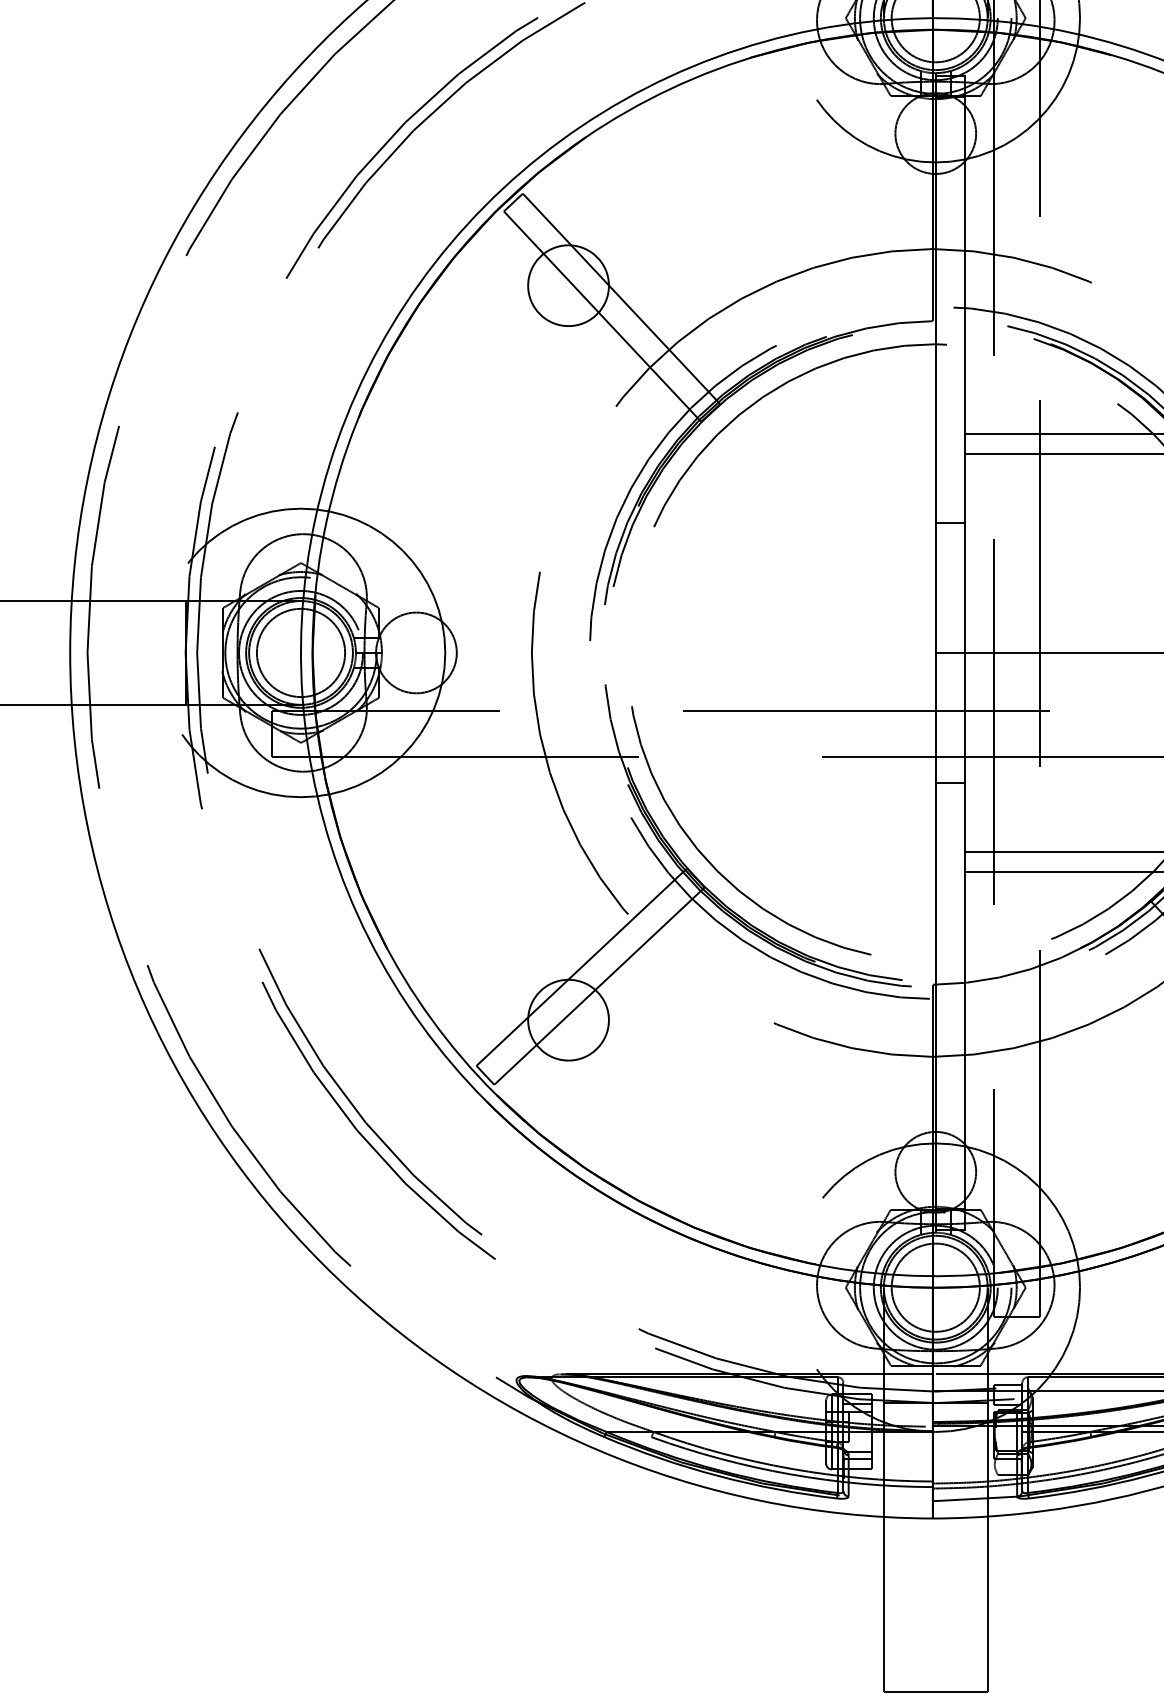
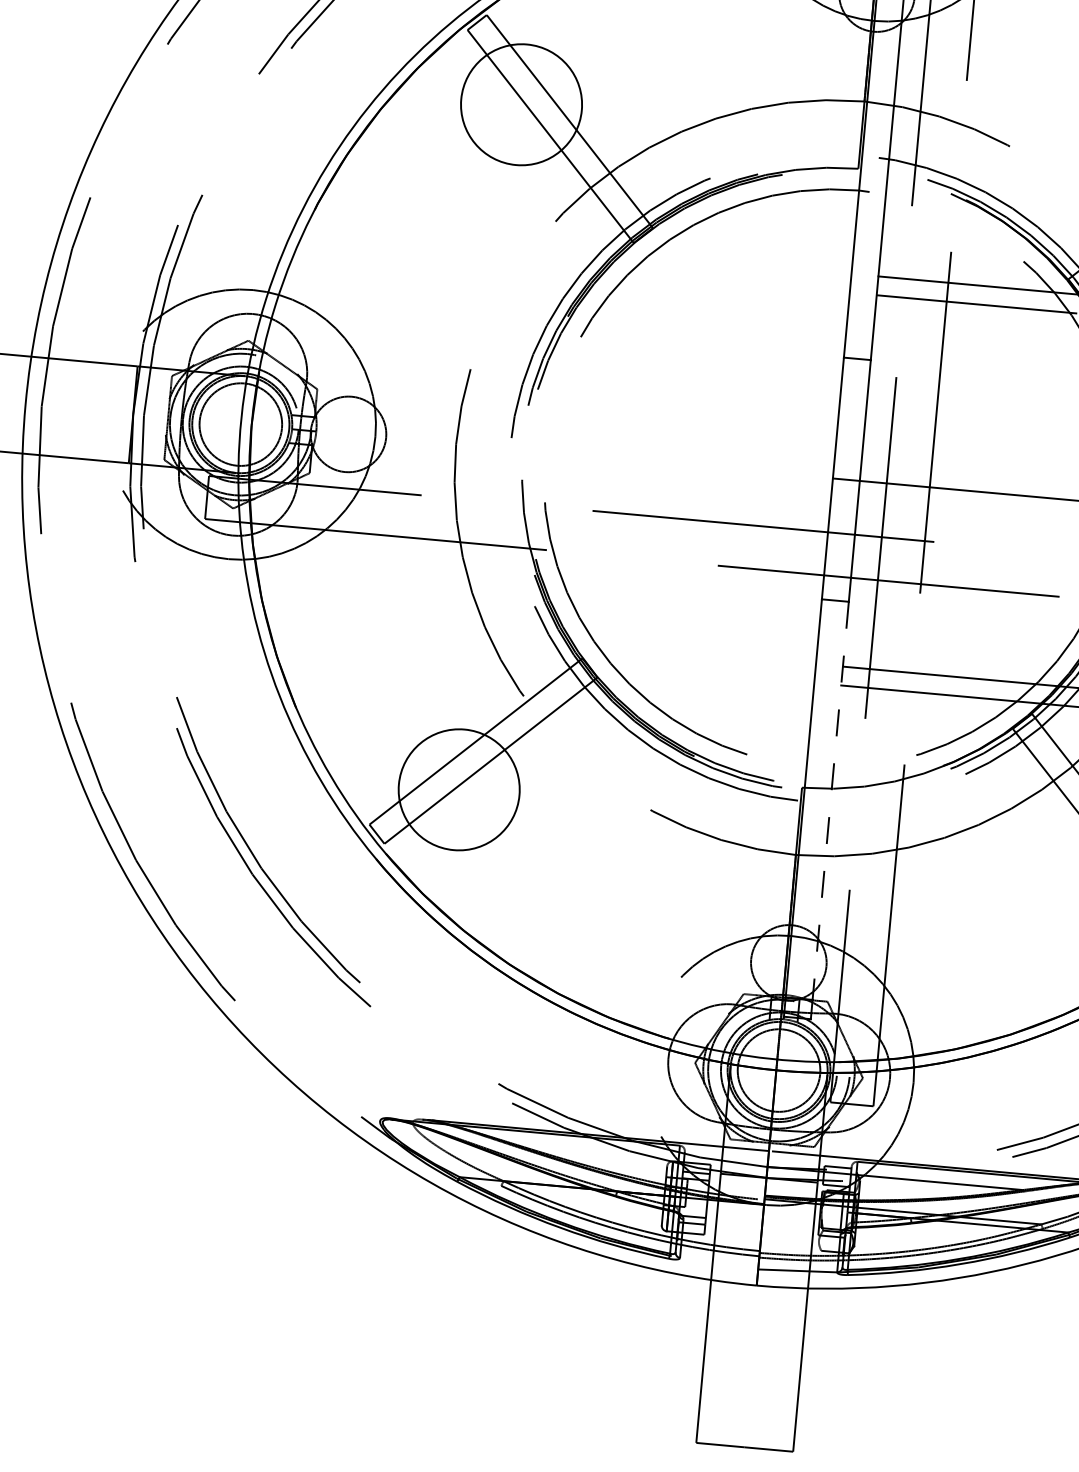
circle: (568, 285) -> (521, 104), size x1.6
line: (964, 996) -> (830, 801), solid -> dashed
circle: (568, 1019) -> (459, 789), size x1.6

